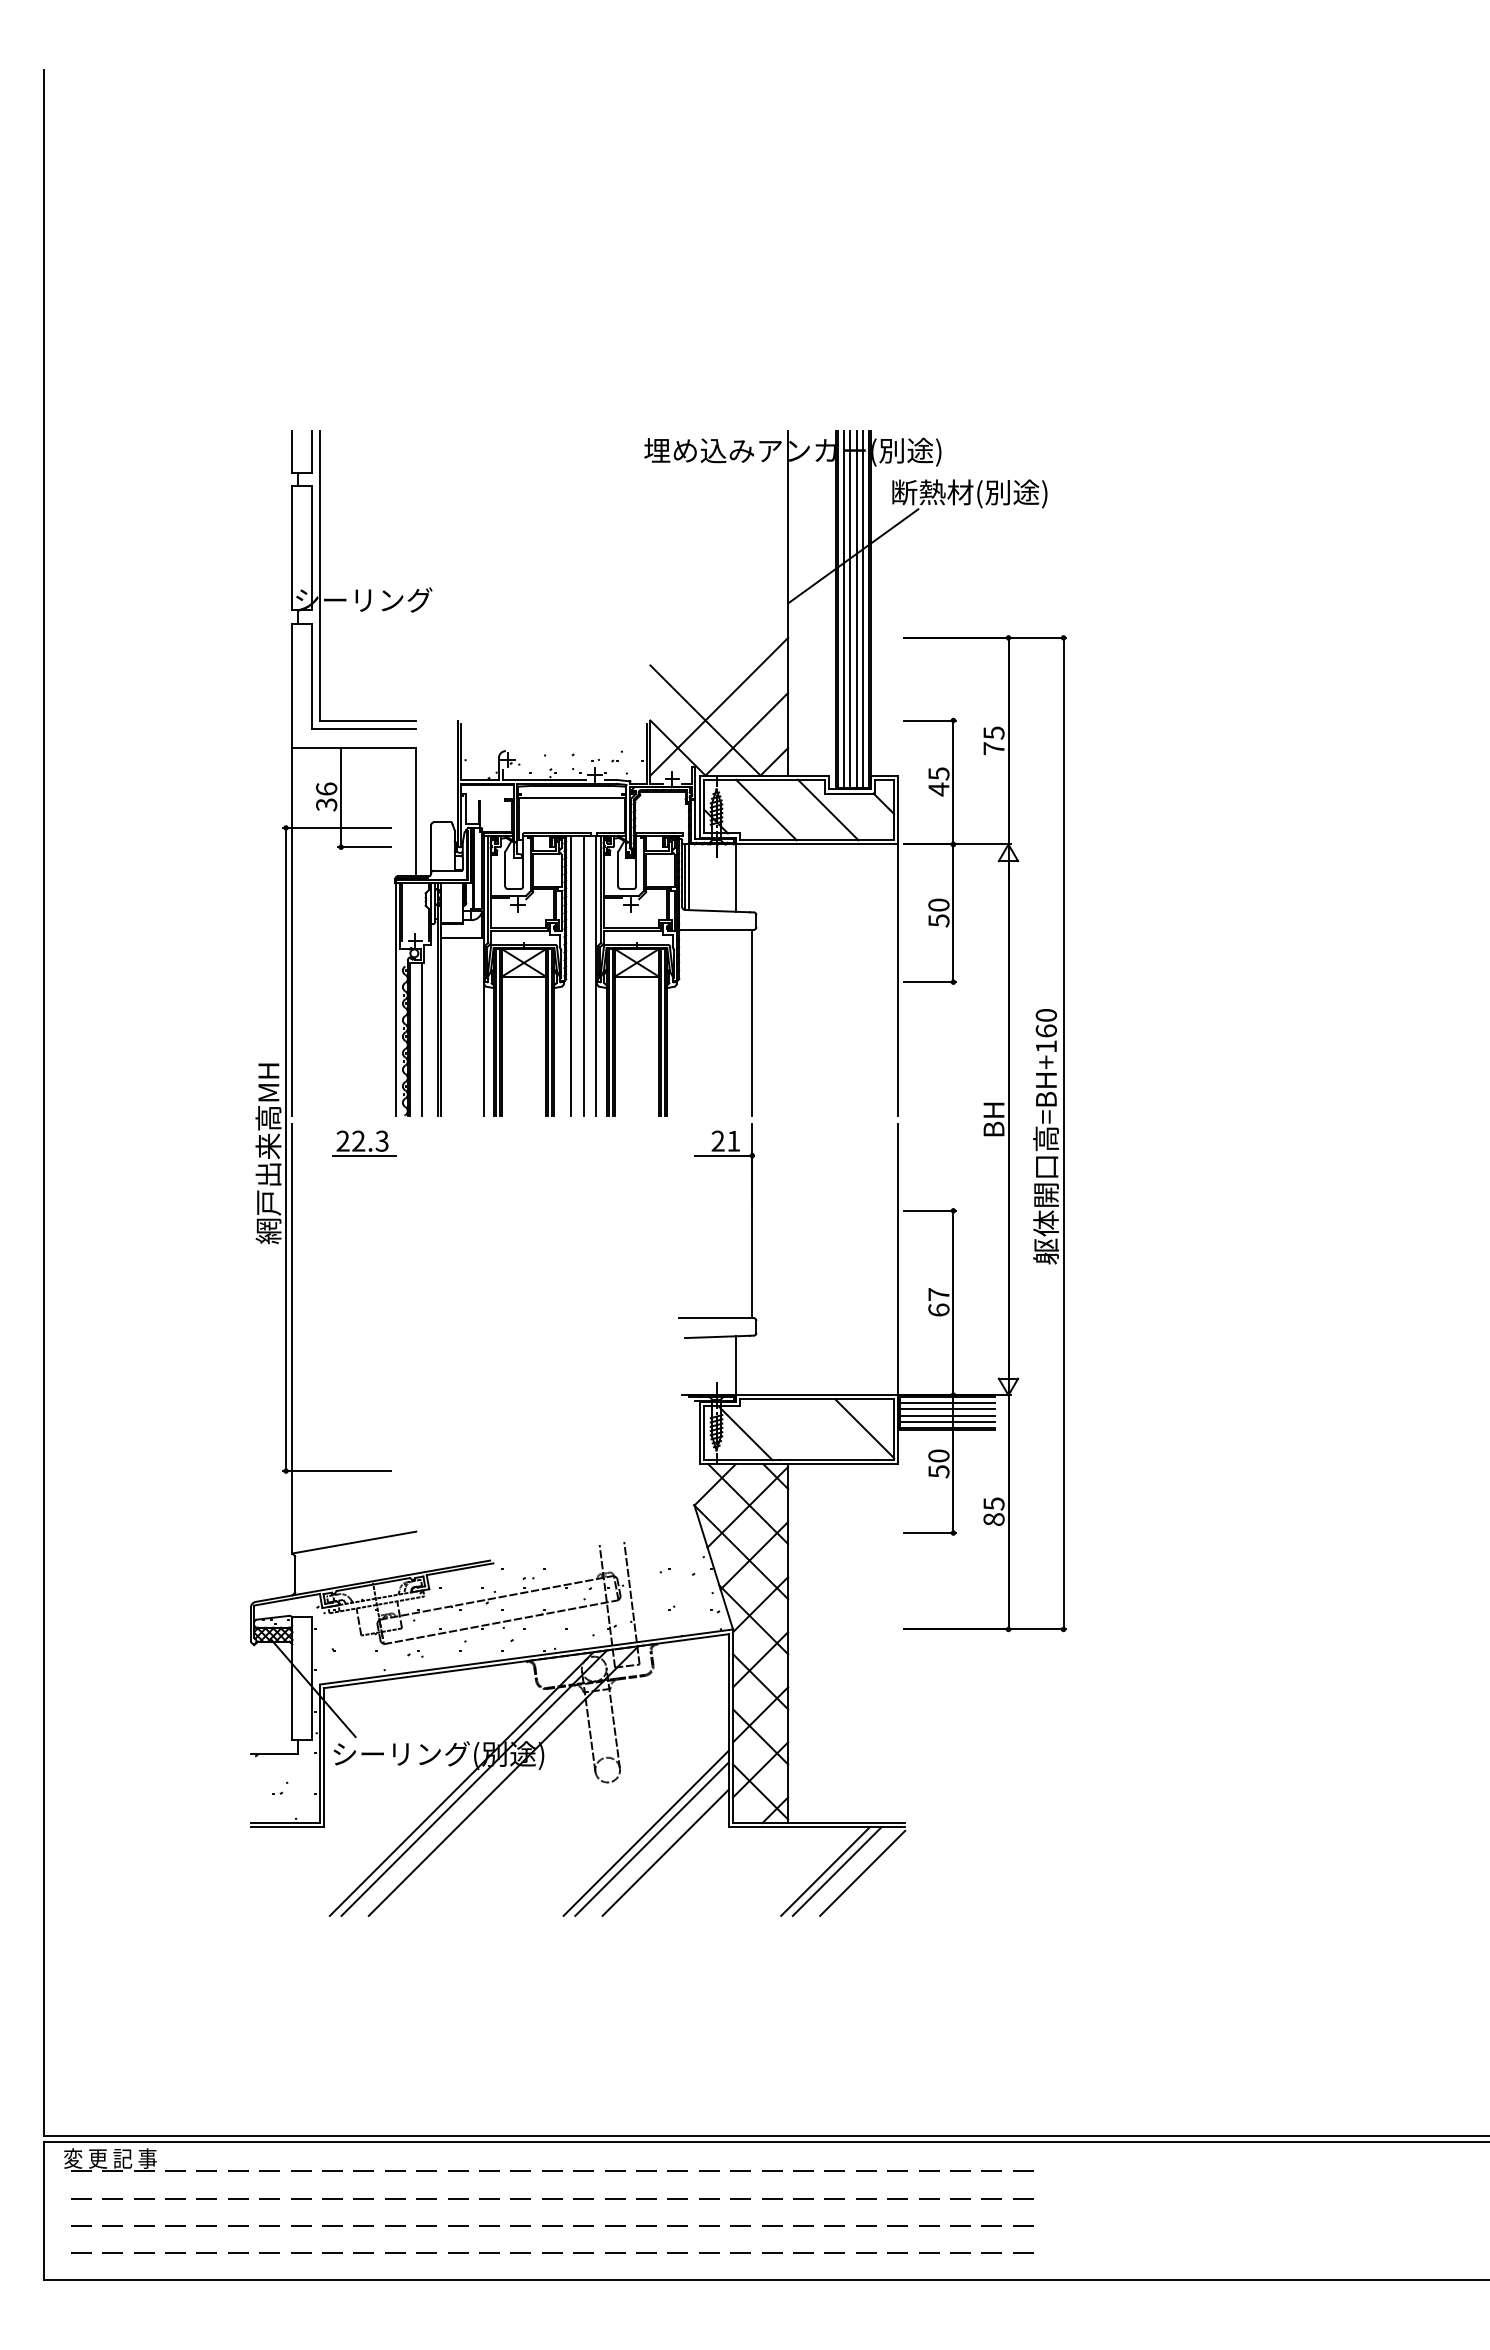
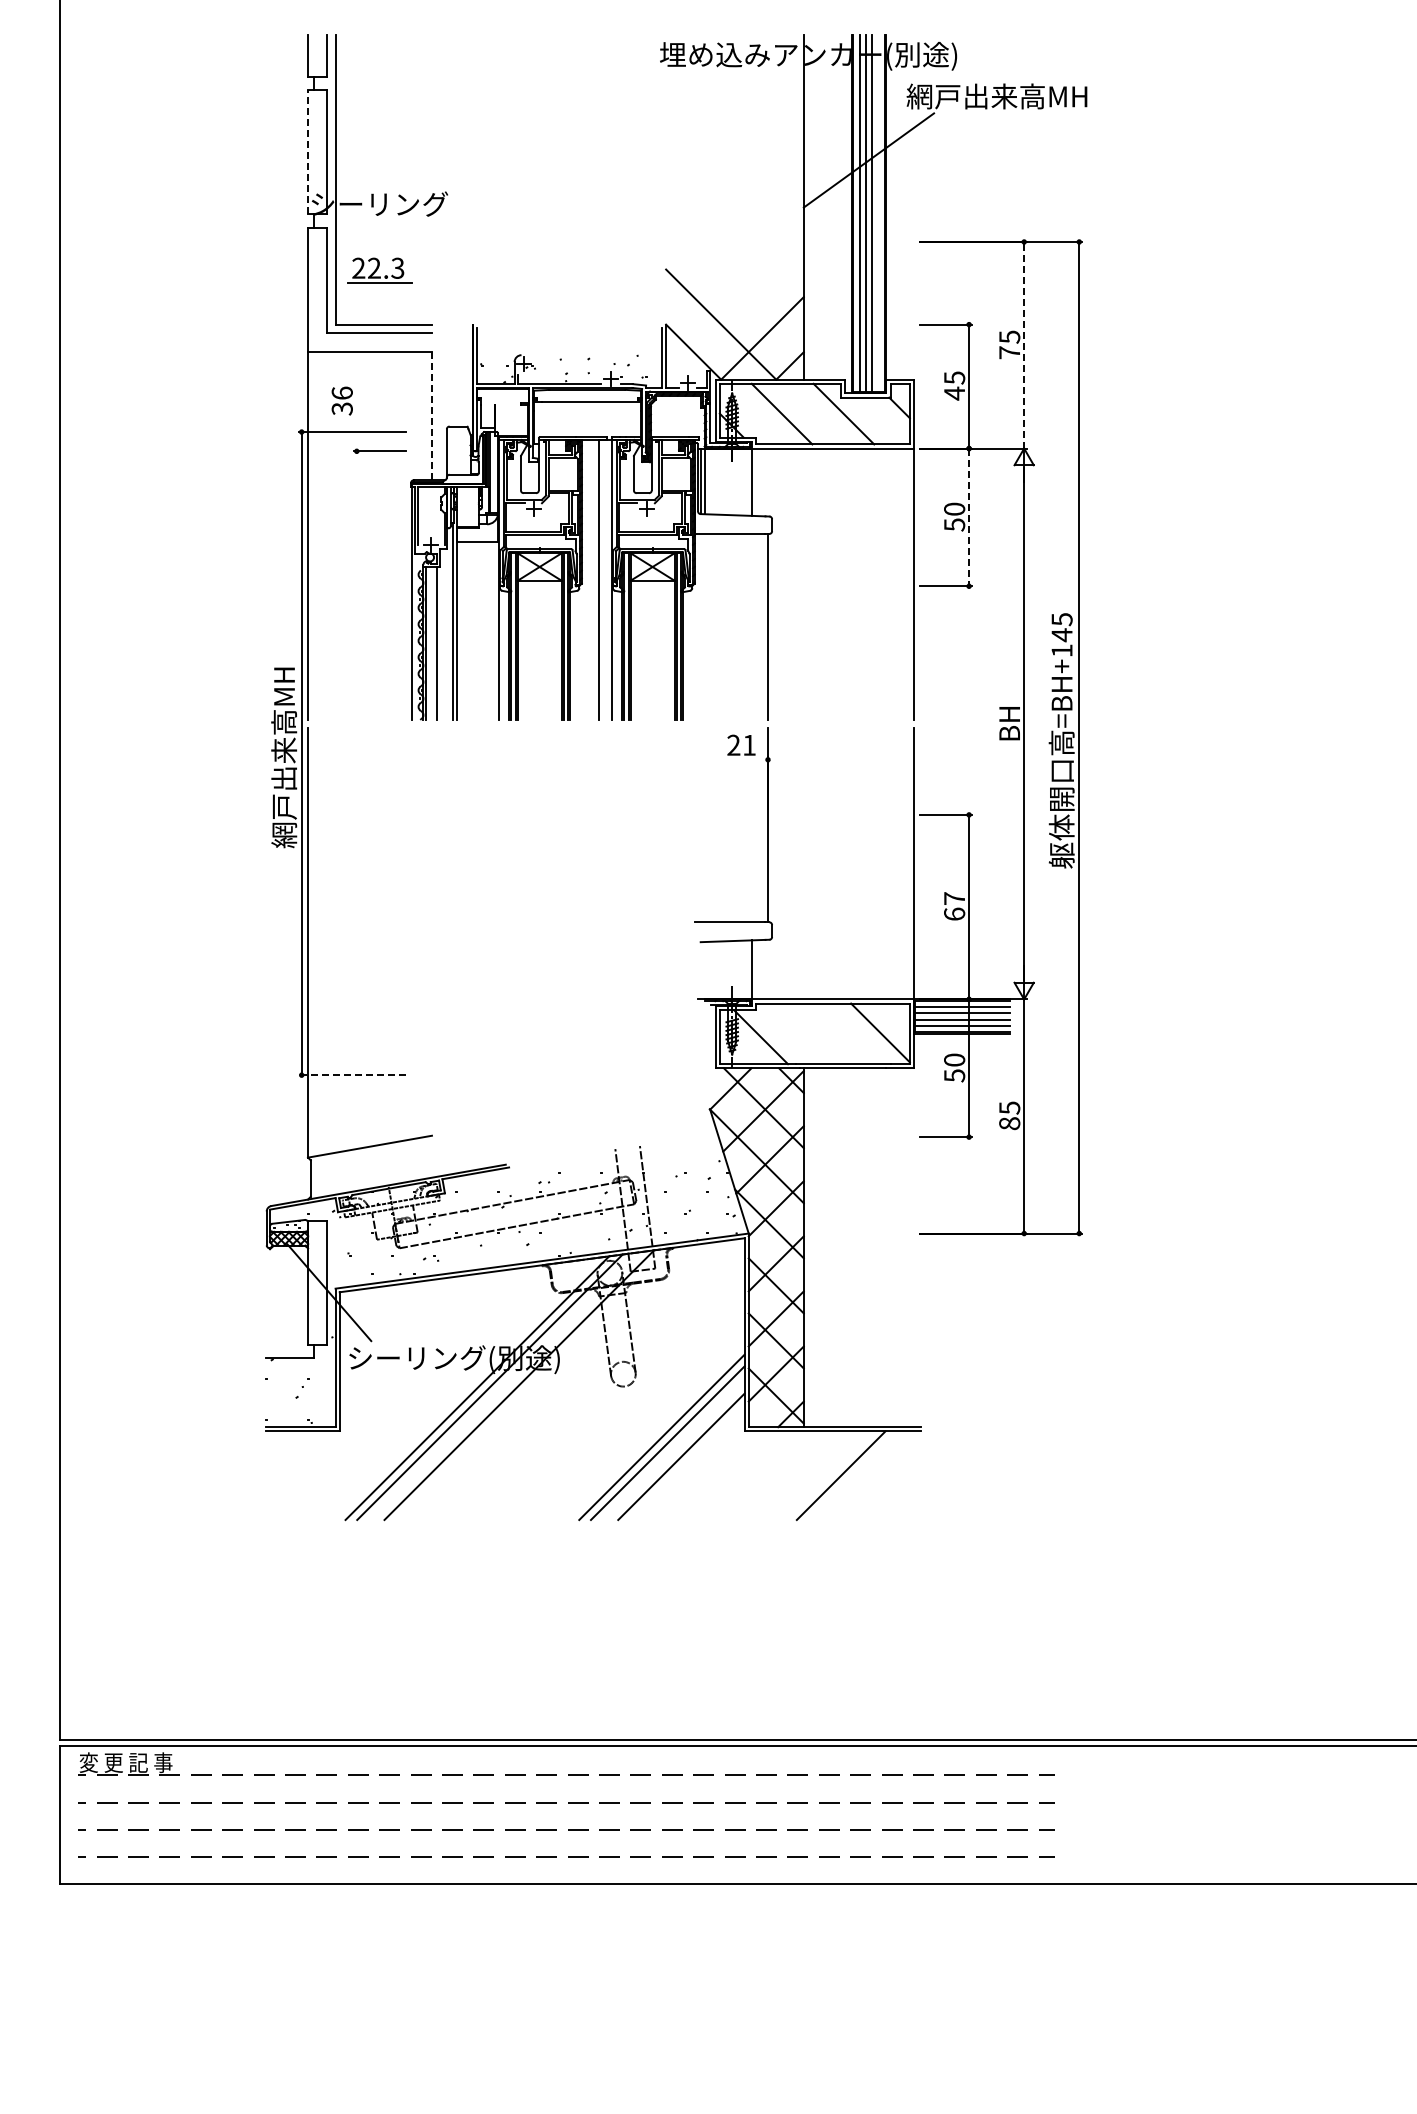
text: (981, 493) -> (997, 97), 断熱材(別途) -> 網戸出来高MH
line: (292, 548) -> (308, 152), solid -> dashed
line: (863, 609) -> (879, 213), removed
line: (719, 706) -> (735, 310), removed
line: (1008, 740) -> (1024, 344), solid -> dashed
line: (341, 797) -> (357, 401), removed
line: (416, 812) -> (432, 416), solid -> dashed
line: (953, 913) -> (969, 517), solid -> dashed
line: (571, 975) -> (587, 579), removed
text: (1046, 1023) -> (1062, 627), =BH+160 -> =BH+145
part: (364, 1143) -> (380, 270), moved
line: (723, 1155) -> (739, 759), removed
line: (336, 1471) -> (352, 1075), solid -> dashed
line: (836, 1871) -> (852, 1475), removed
line: (862, 1872) -> (878, 1476), removed

